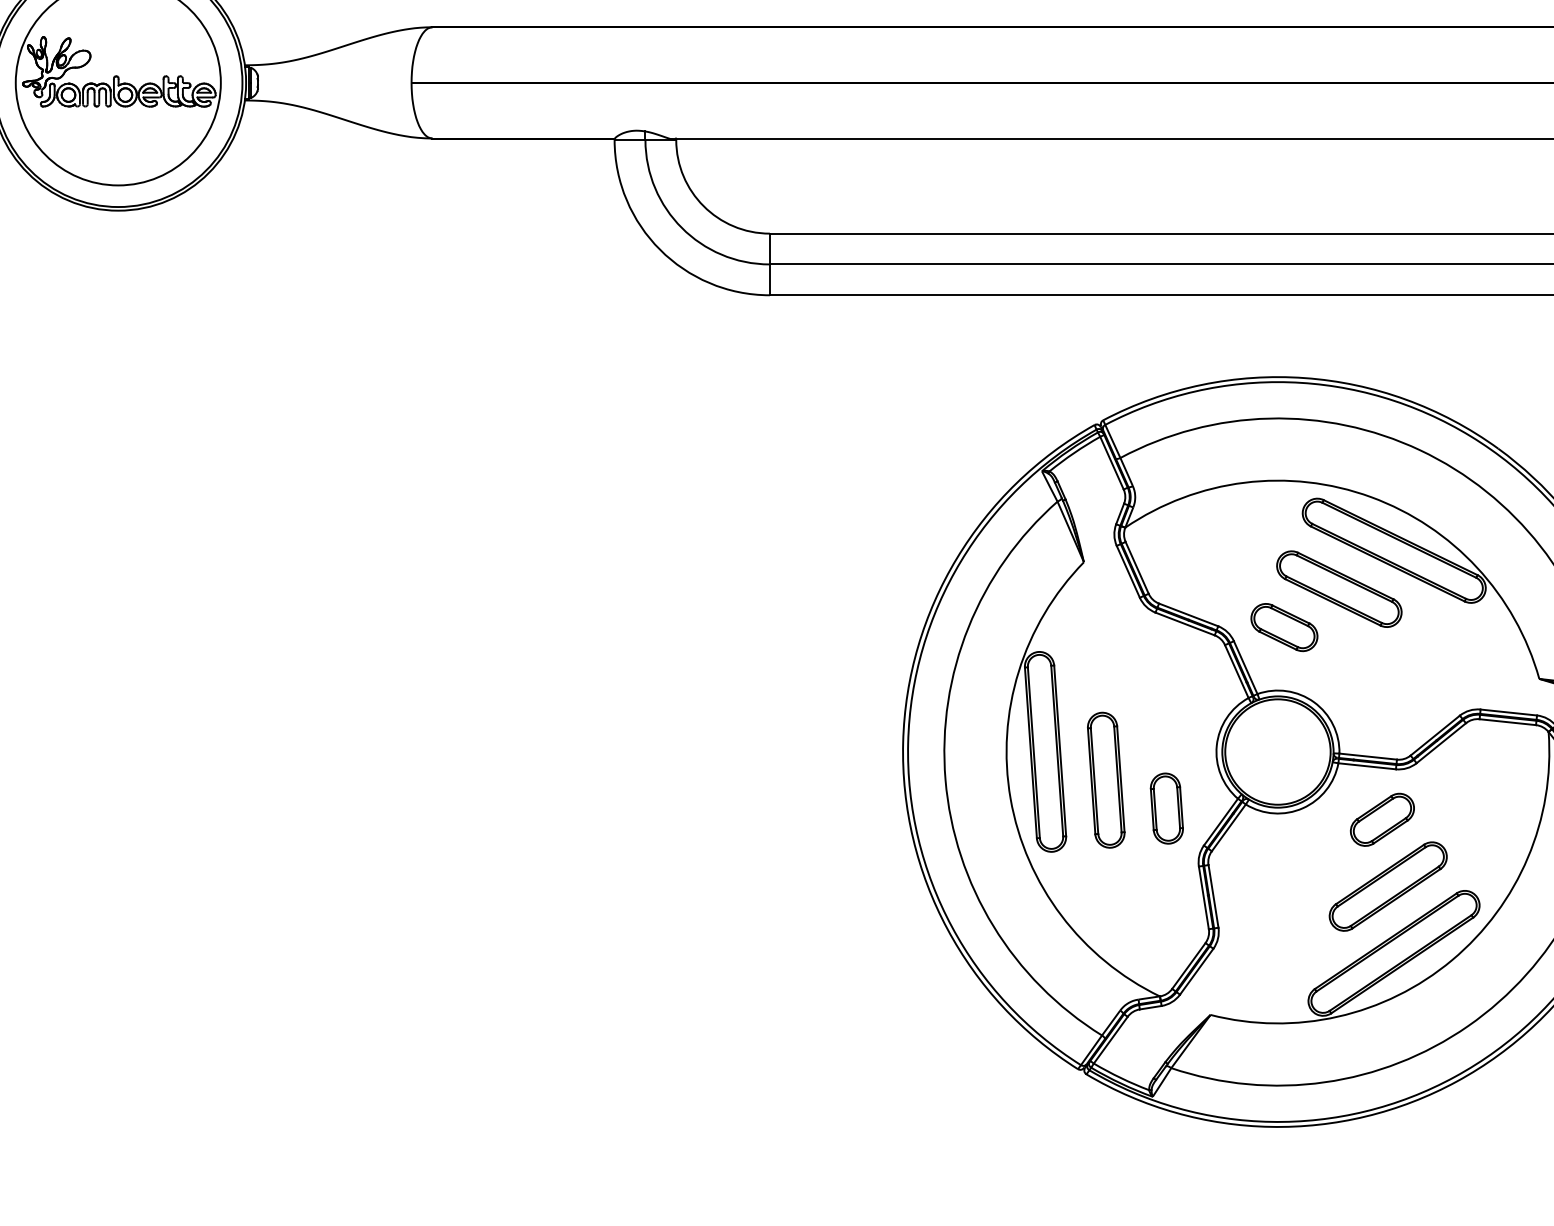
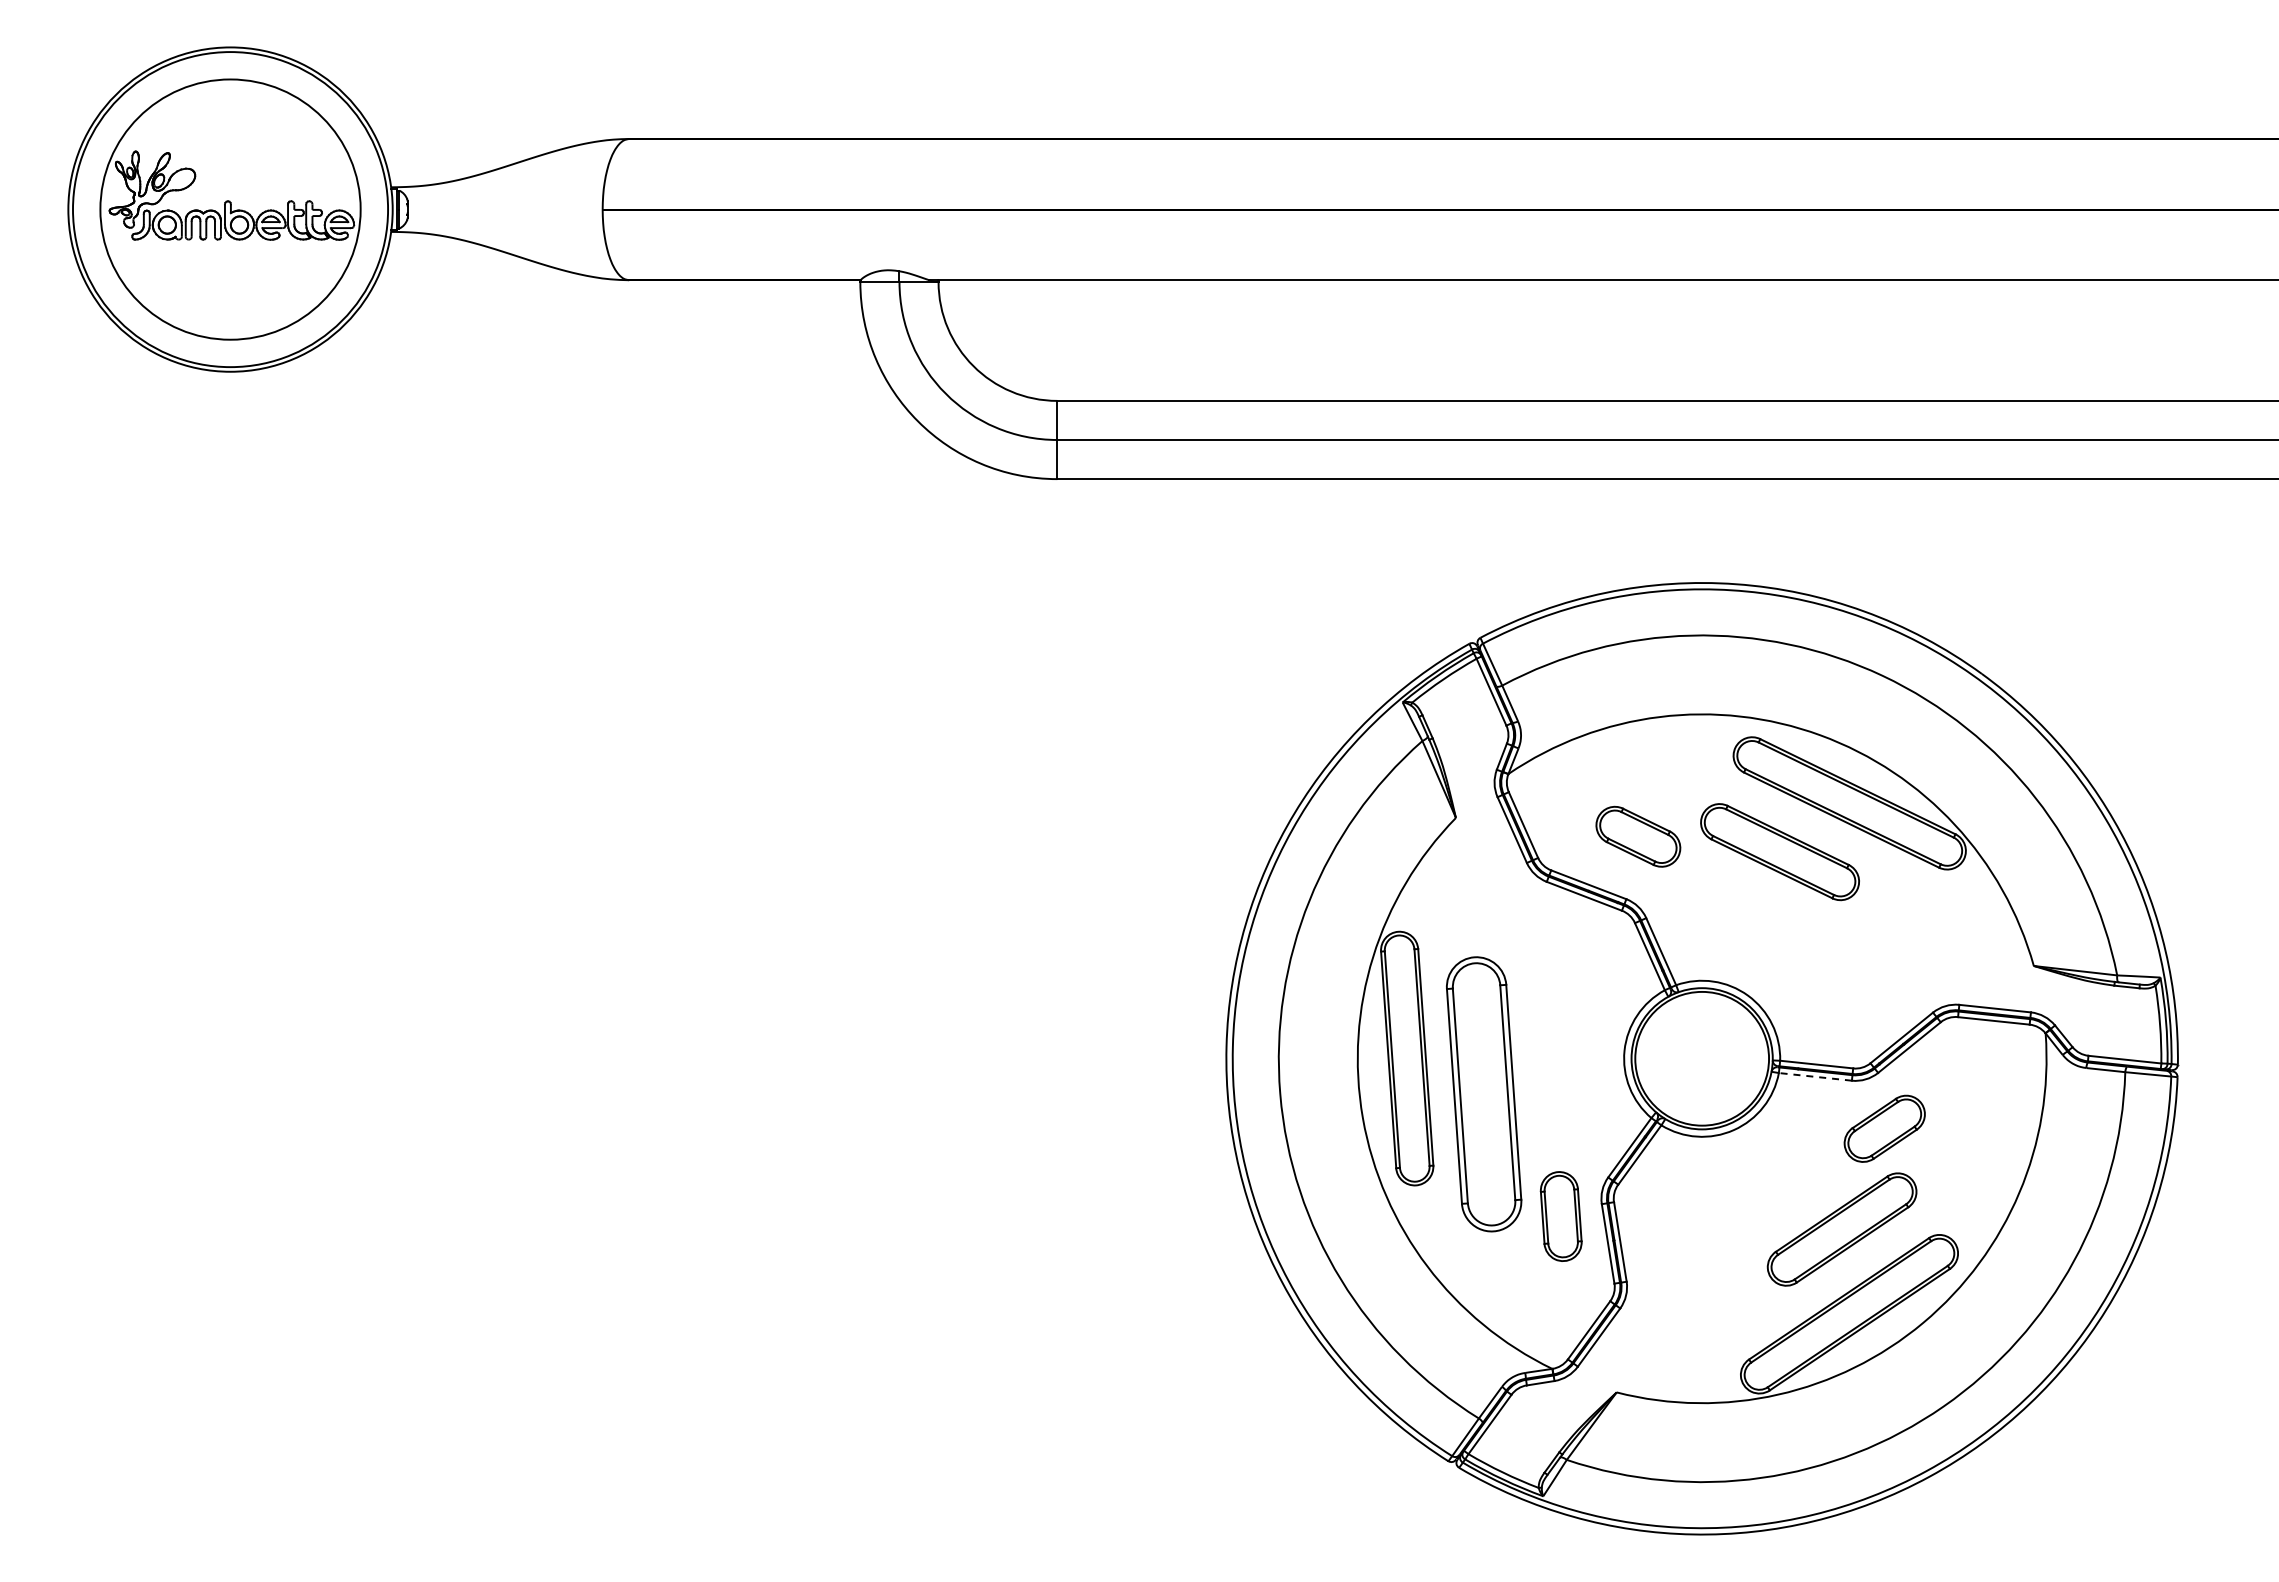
part: (1284, 627) -> (1638, 836), moved
line: (1367, 766) -> (1815, 1076), solid -> dashed
part: (1106, 780) -> (1484, 1094), size x1.6
part: (1166, 808) -> (1560, 1216), moved
part: (1382, 819) -> (1884, 1128), moved

